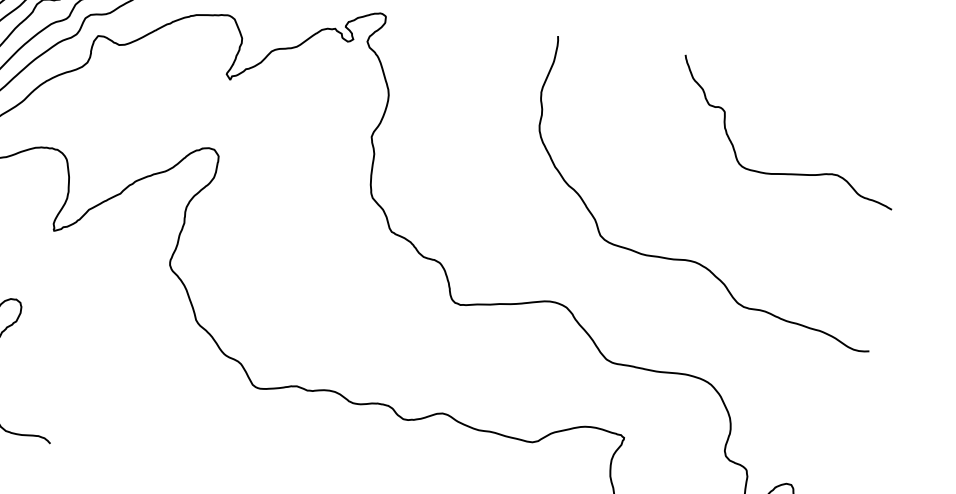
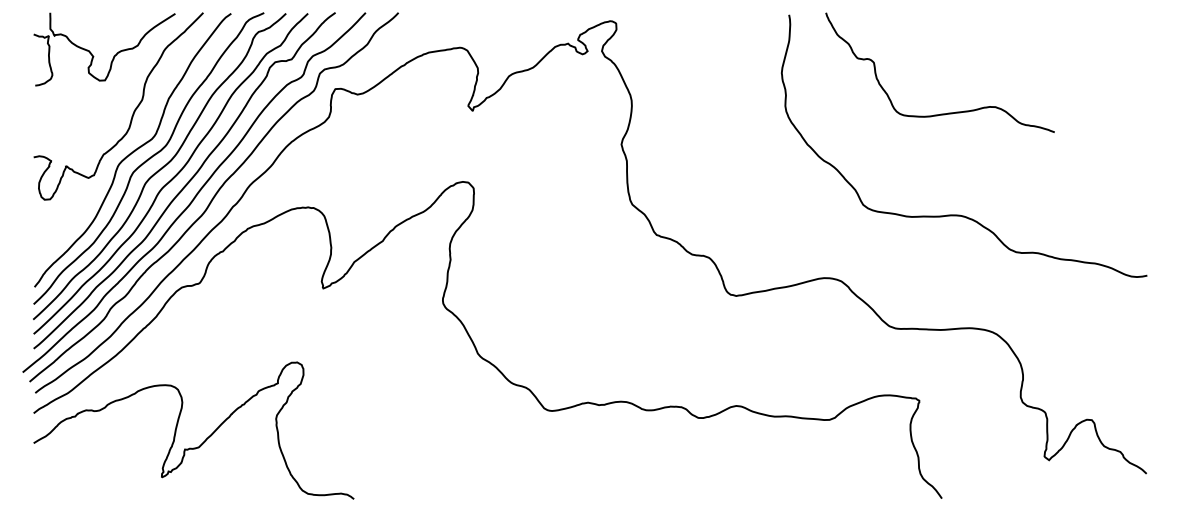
curve: (790, 173) -> (948, 112), moved

